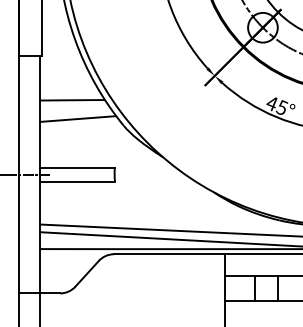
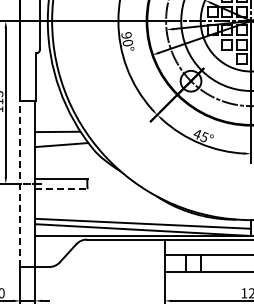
line: (19, 175) -> (20, 184), solid -> dashed
line: (77, 182) -> (61, 189), solid -> dashed

